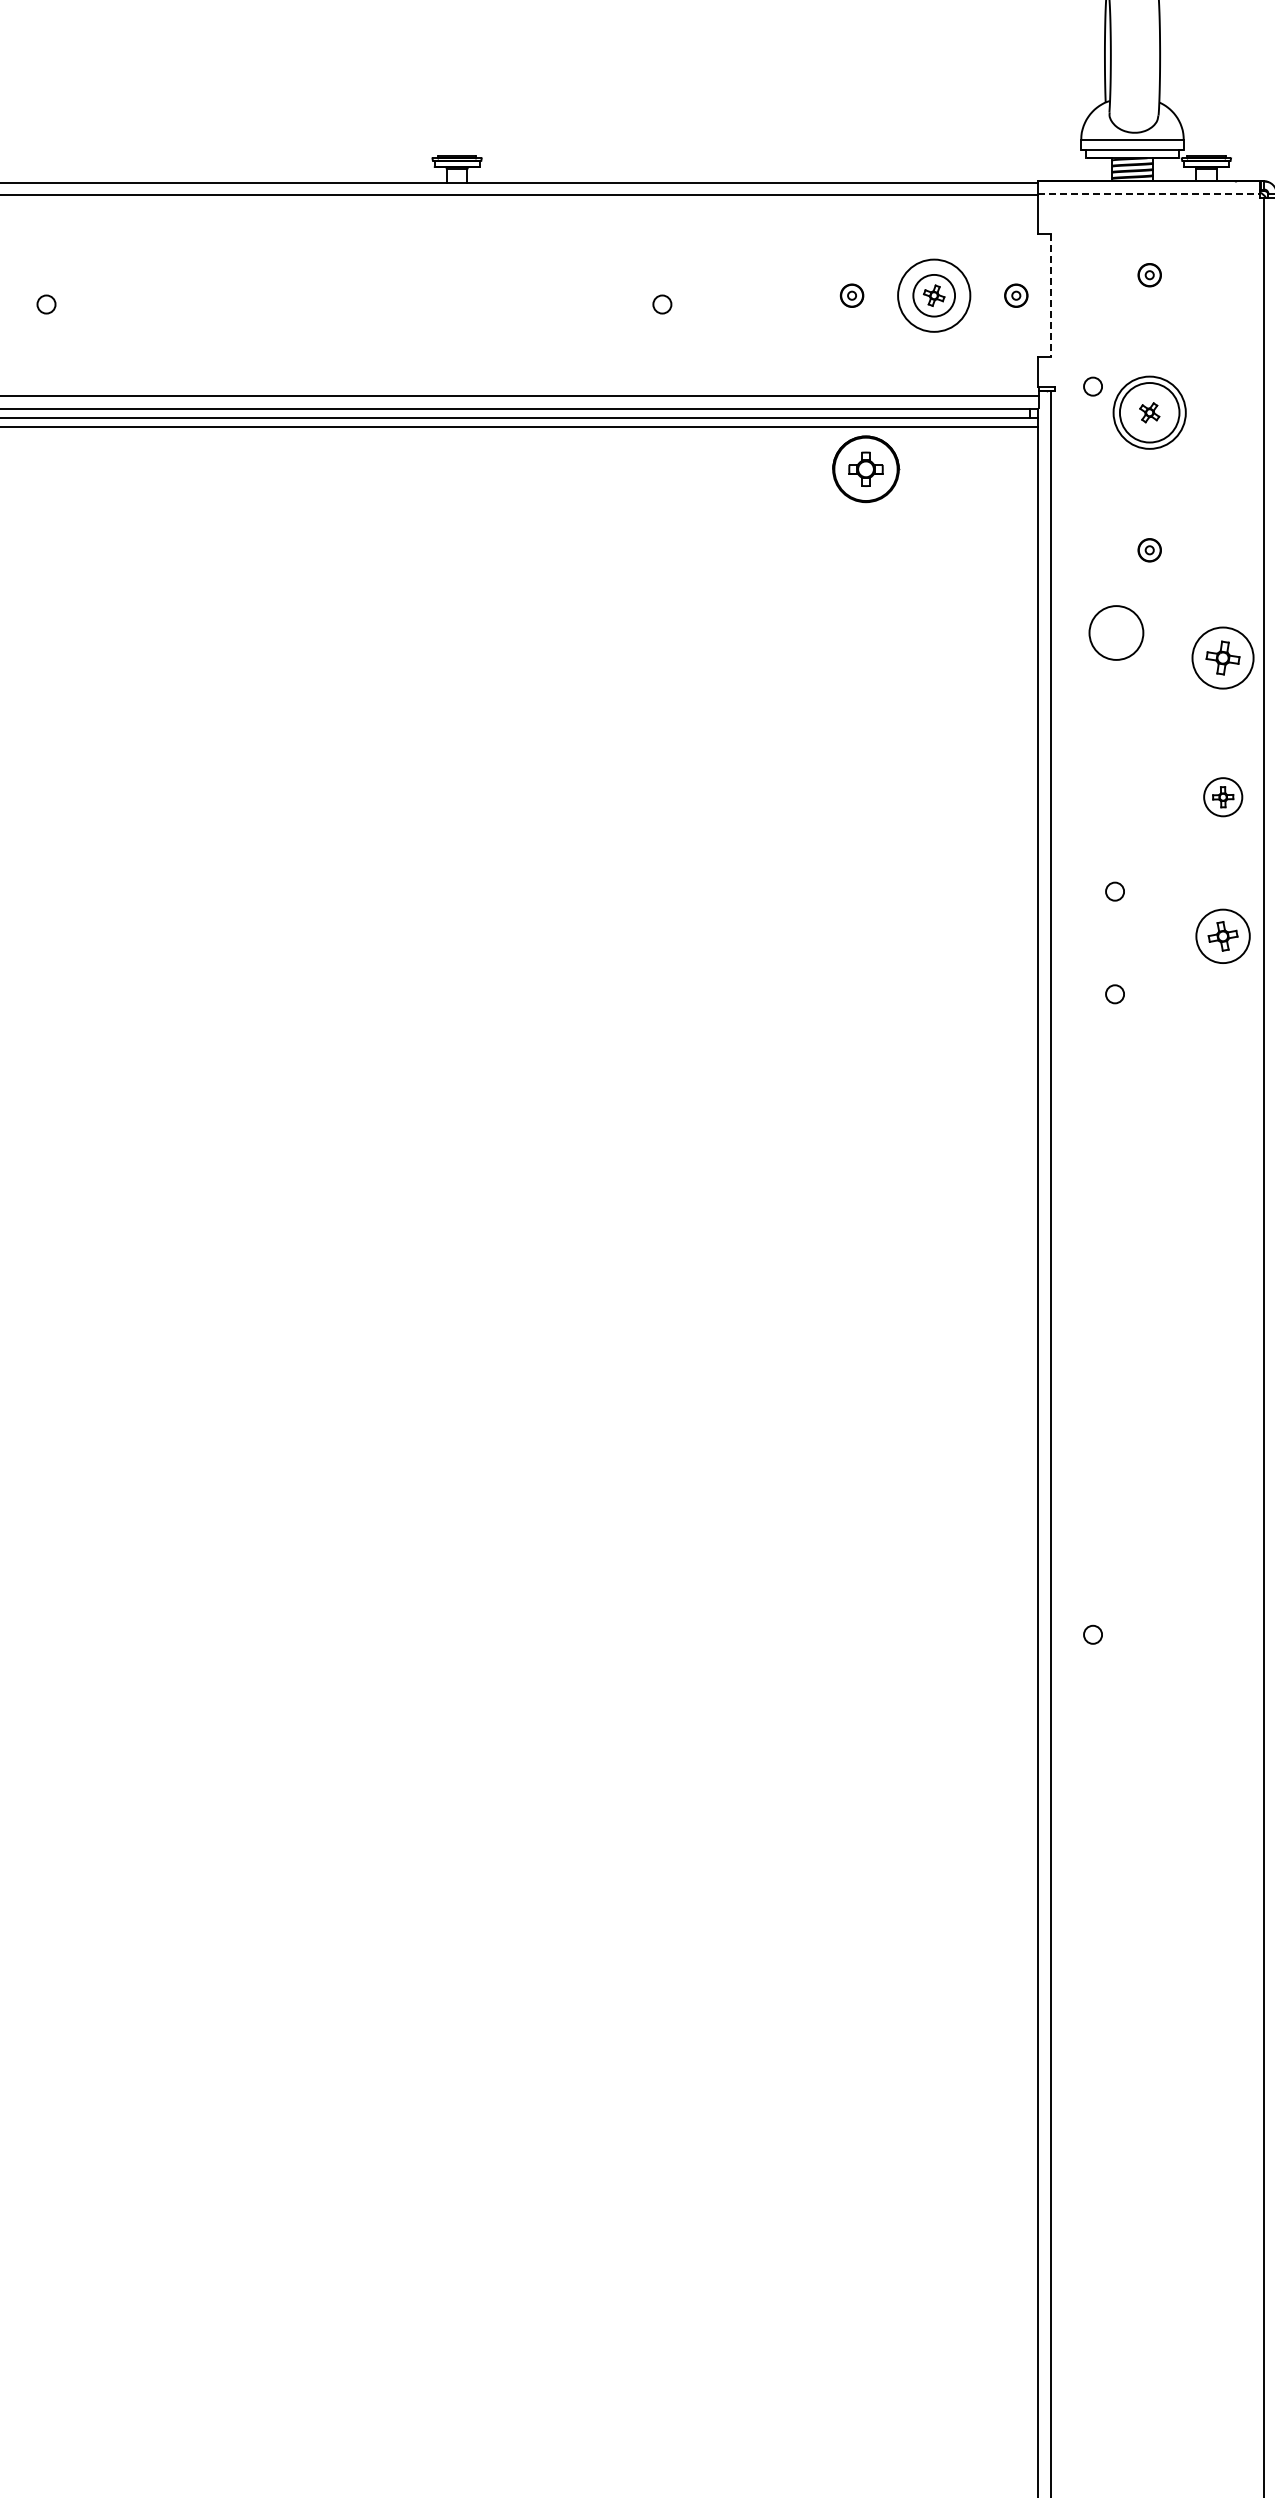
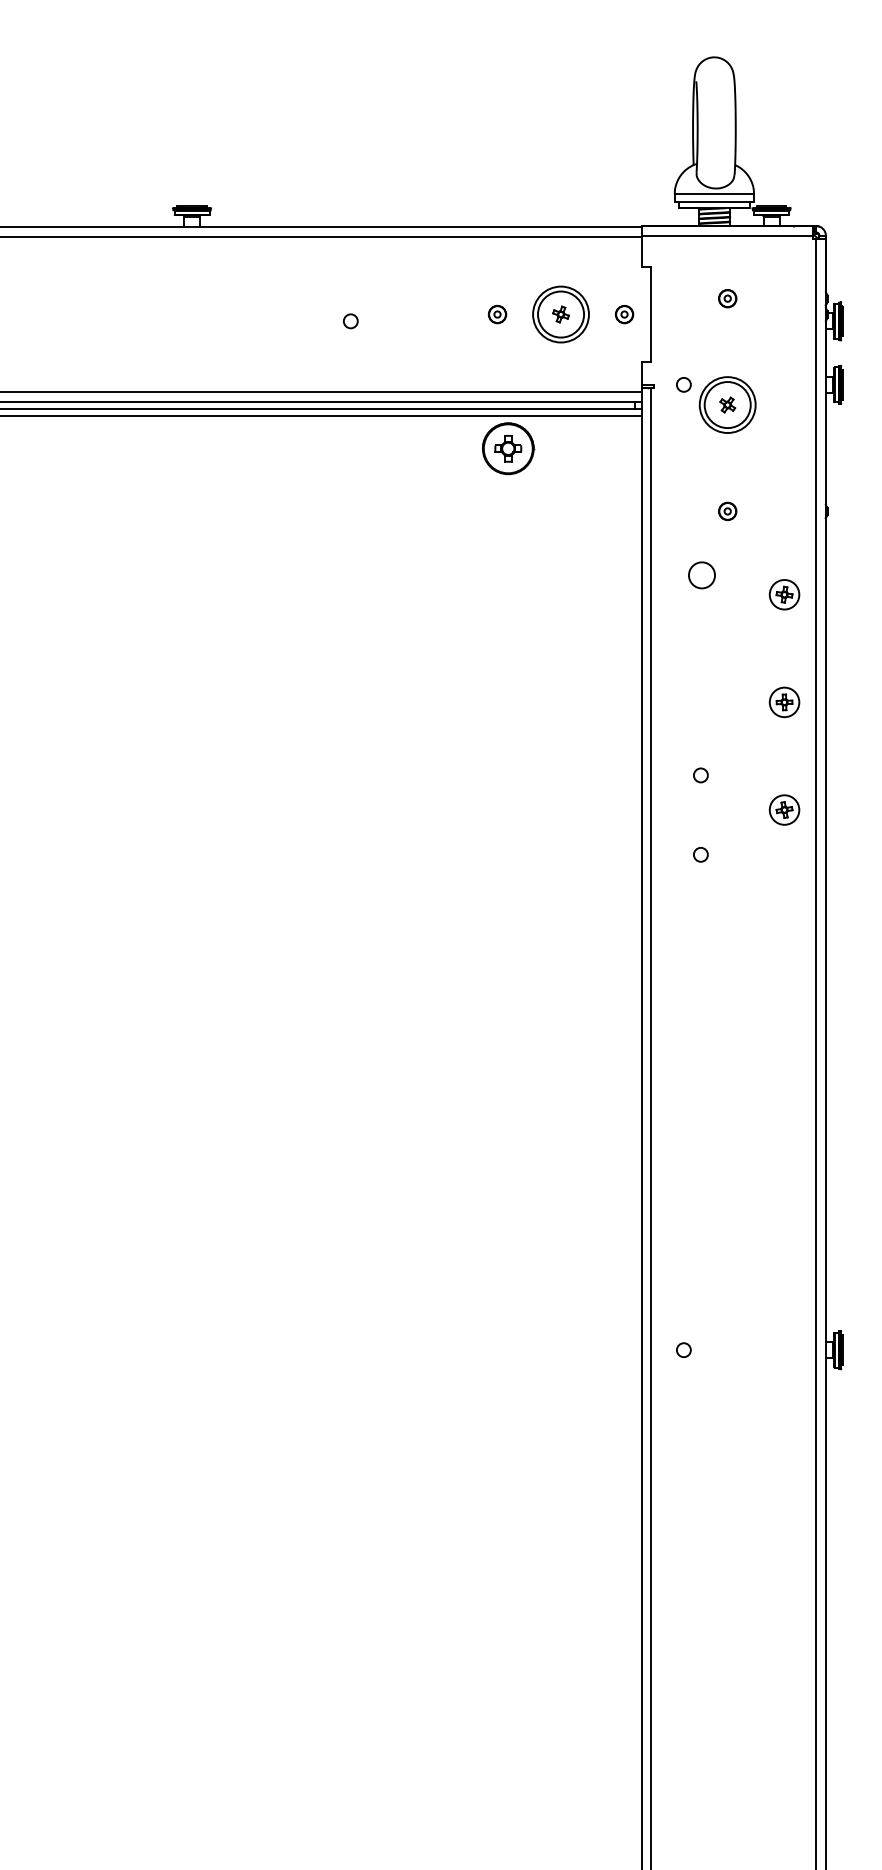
line: (1149, 193) -> (727, 235), dashed -> solid
circle: (933, 295) -> (560, 314), size x1.43
line: (1050, 295) -> (650, 314), dashed -> solid
circle: (1116, 632) -> (702, 575), size x0.62
part: (1223, 657) -> (784, 594), size x0.62
part: (1223, 936) -> (784, 810), size x0.71

